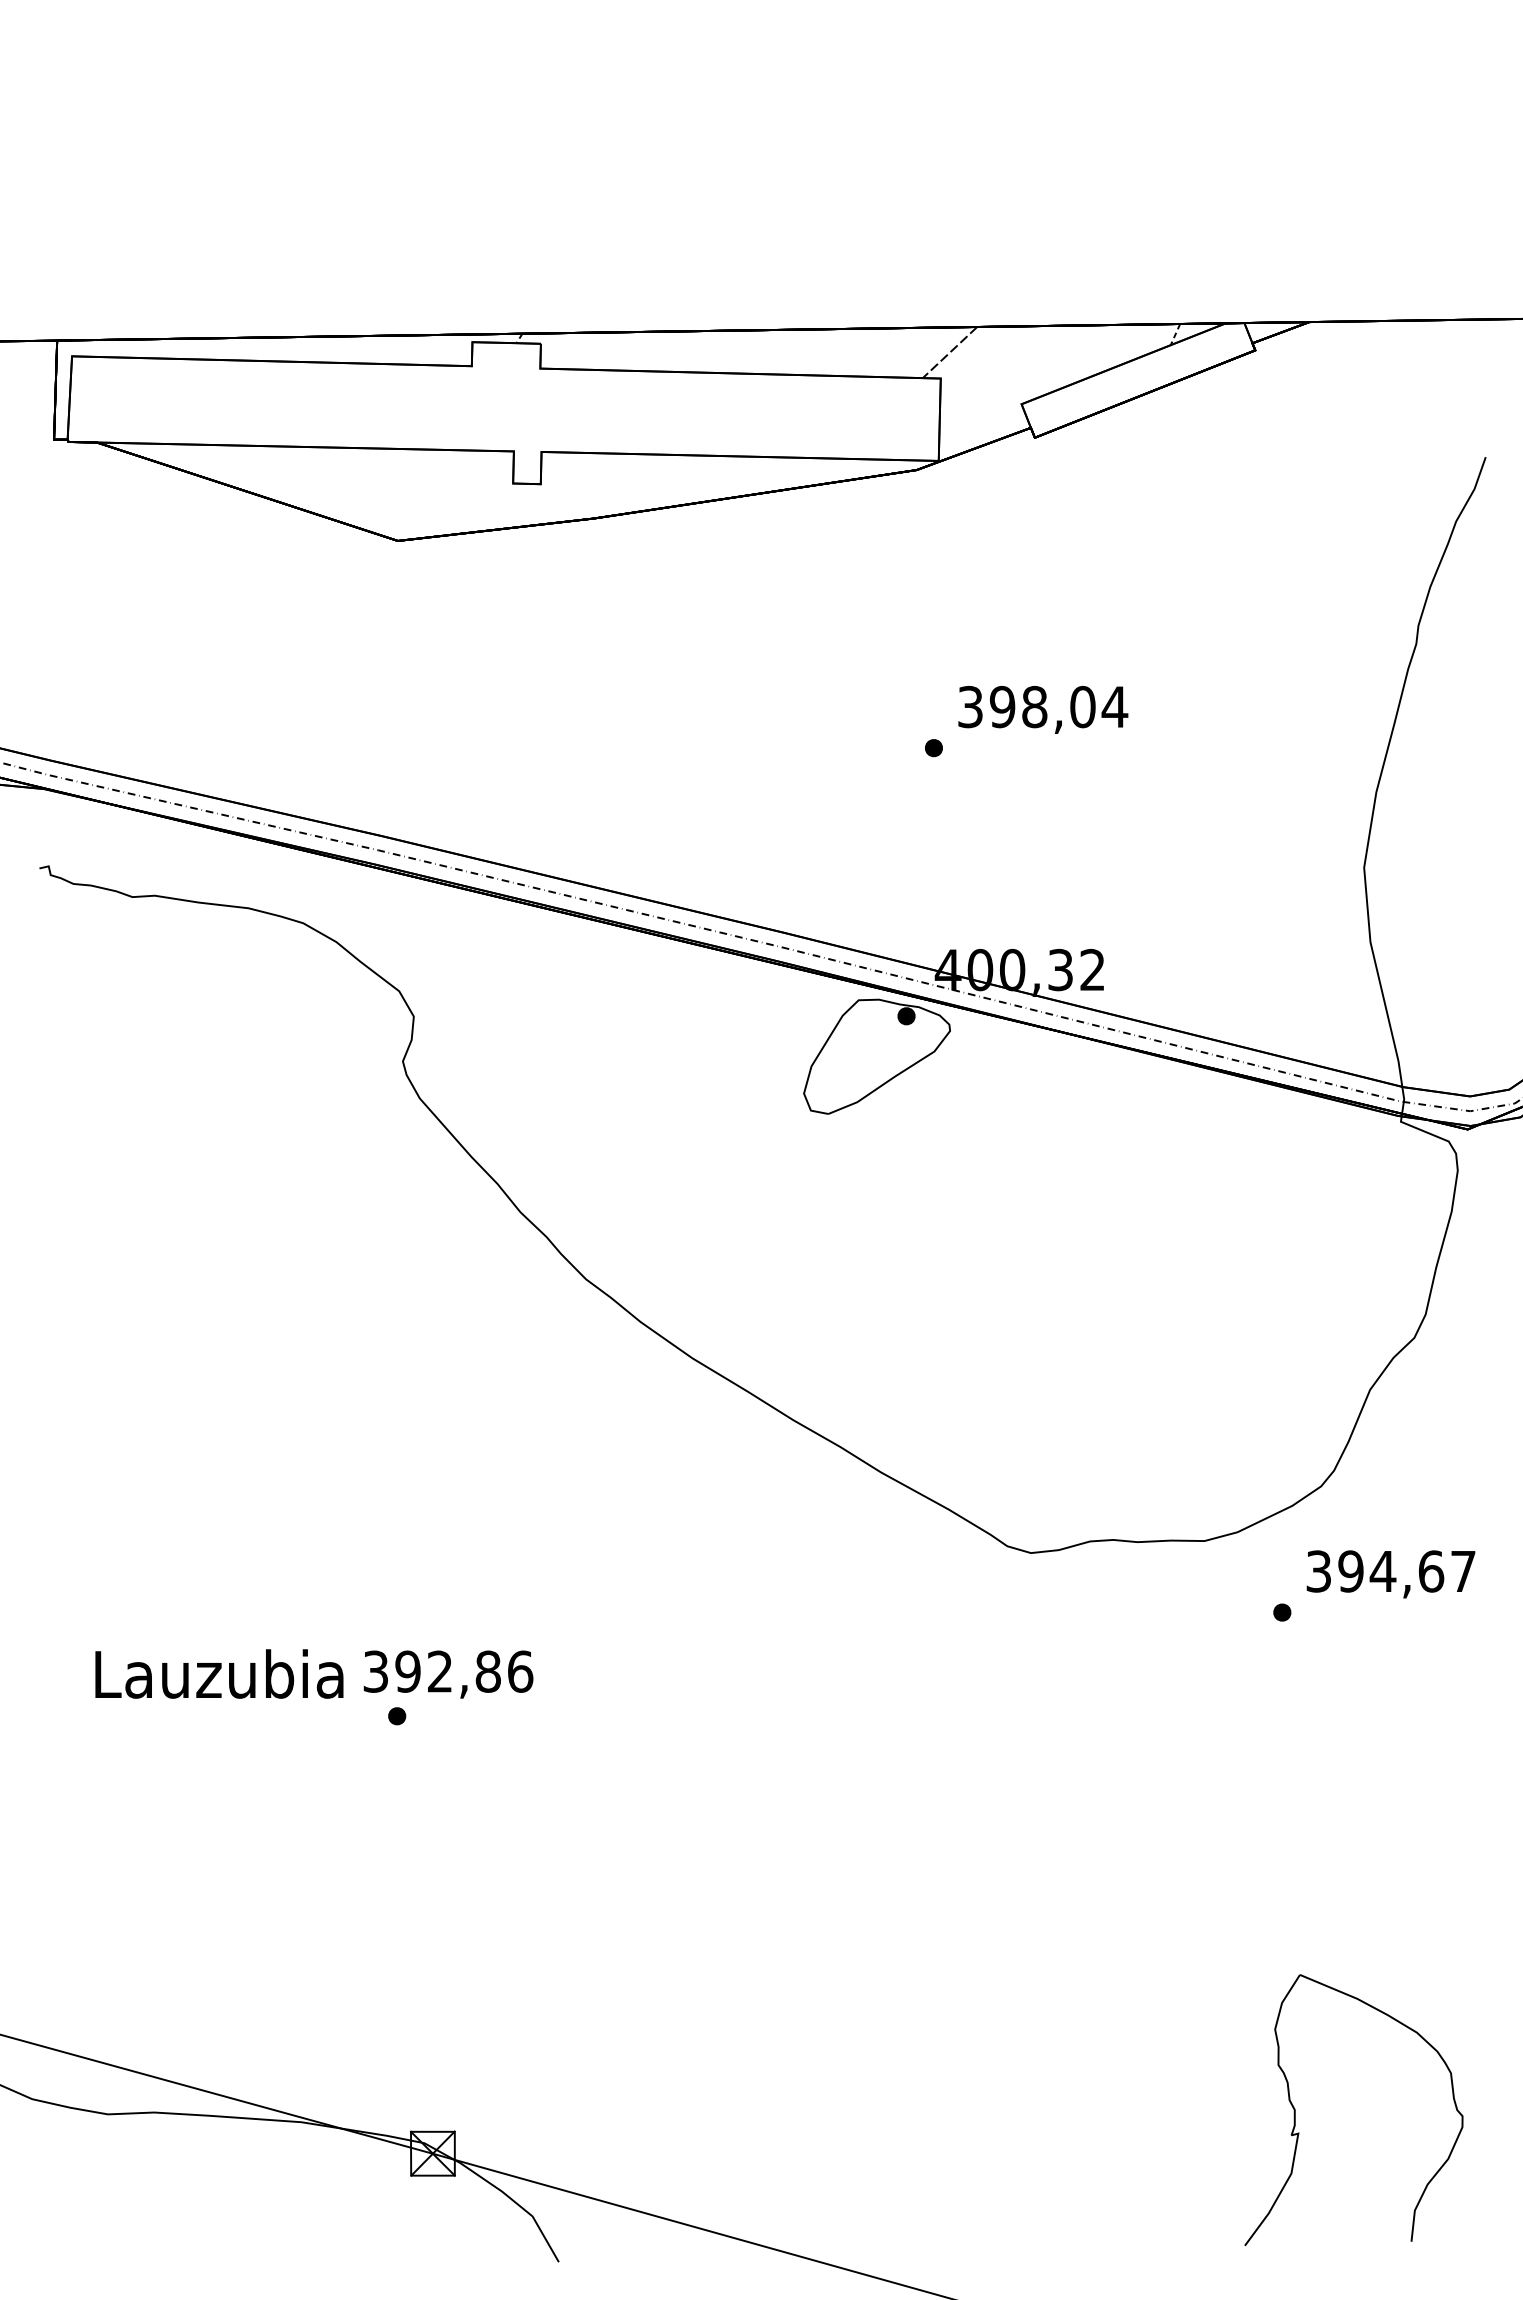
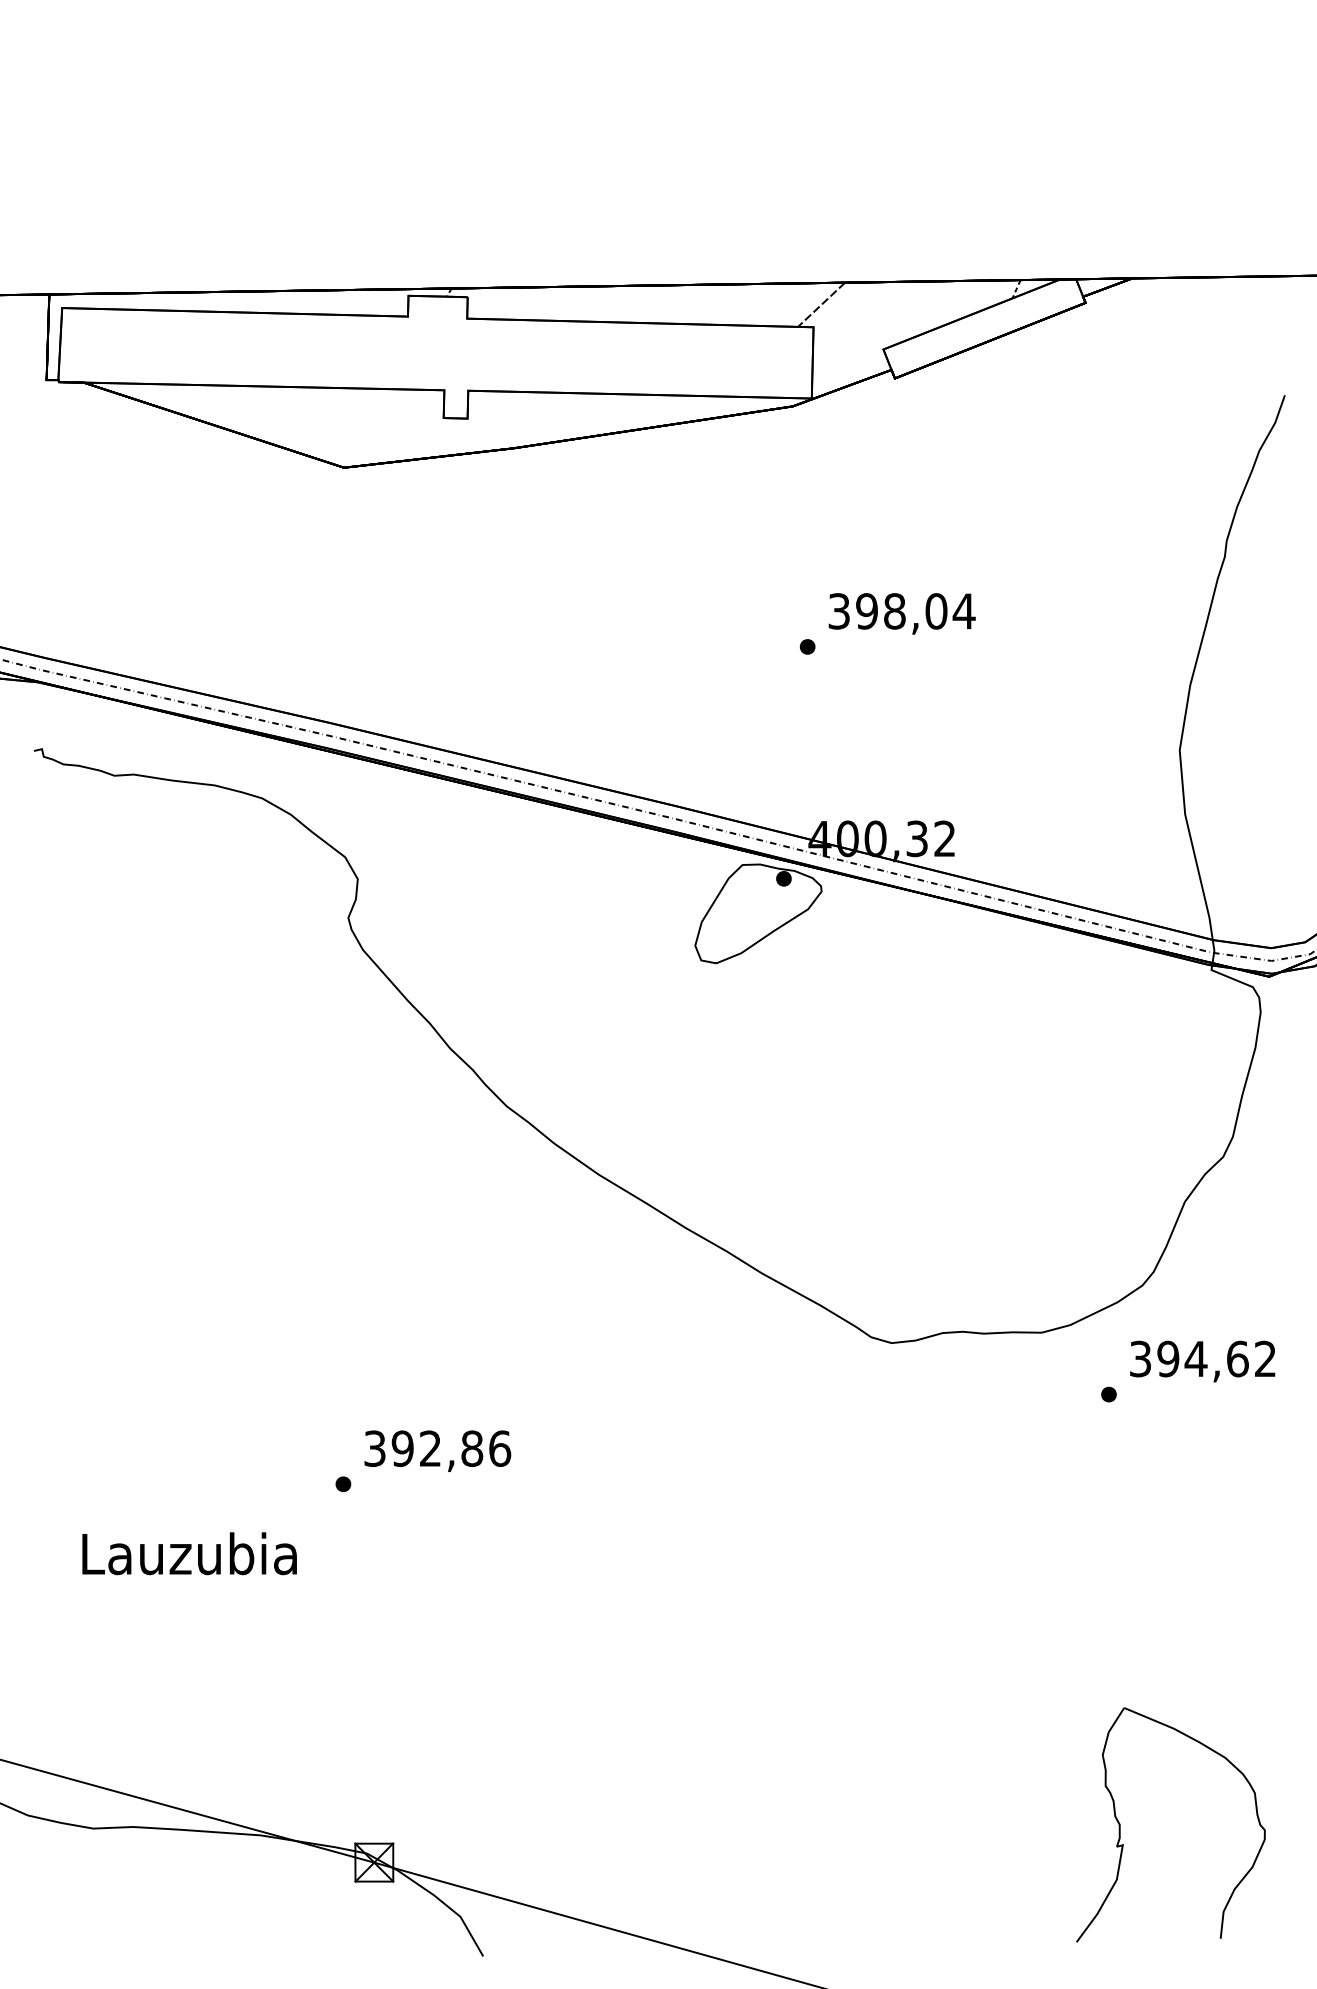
text: (1463, 1570) -> (1265, 1358), 394,67 -> 394,62
text: (219, 1673) -> (189, 1553), moved
text: (448, 1673) -> (437, 1450), moved

